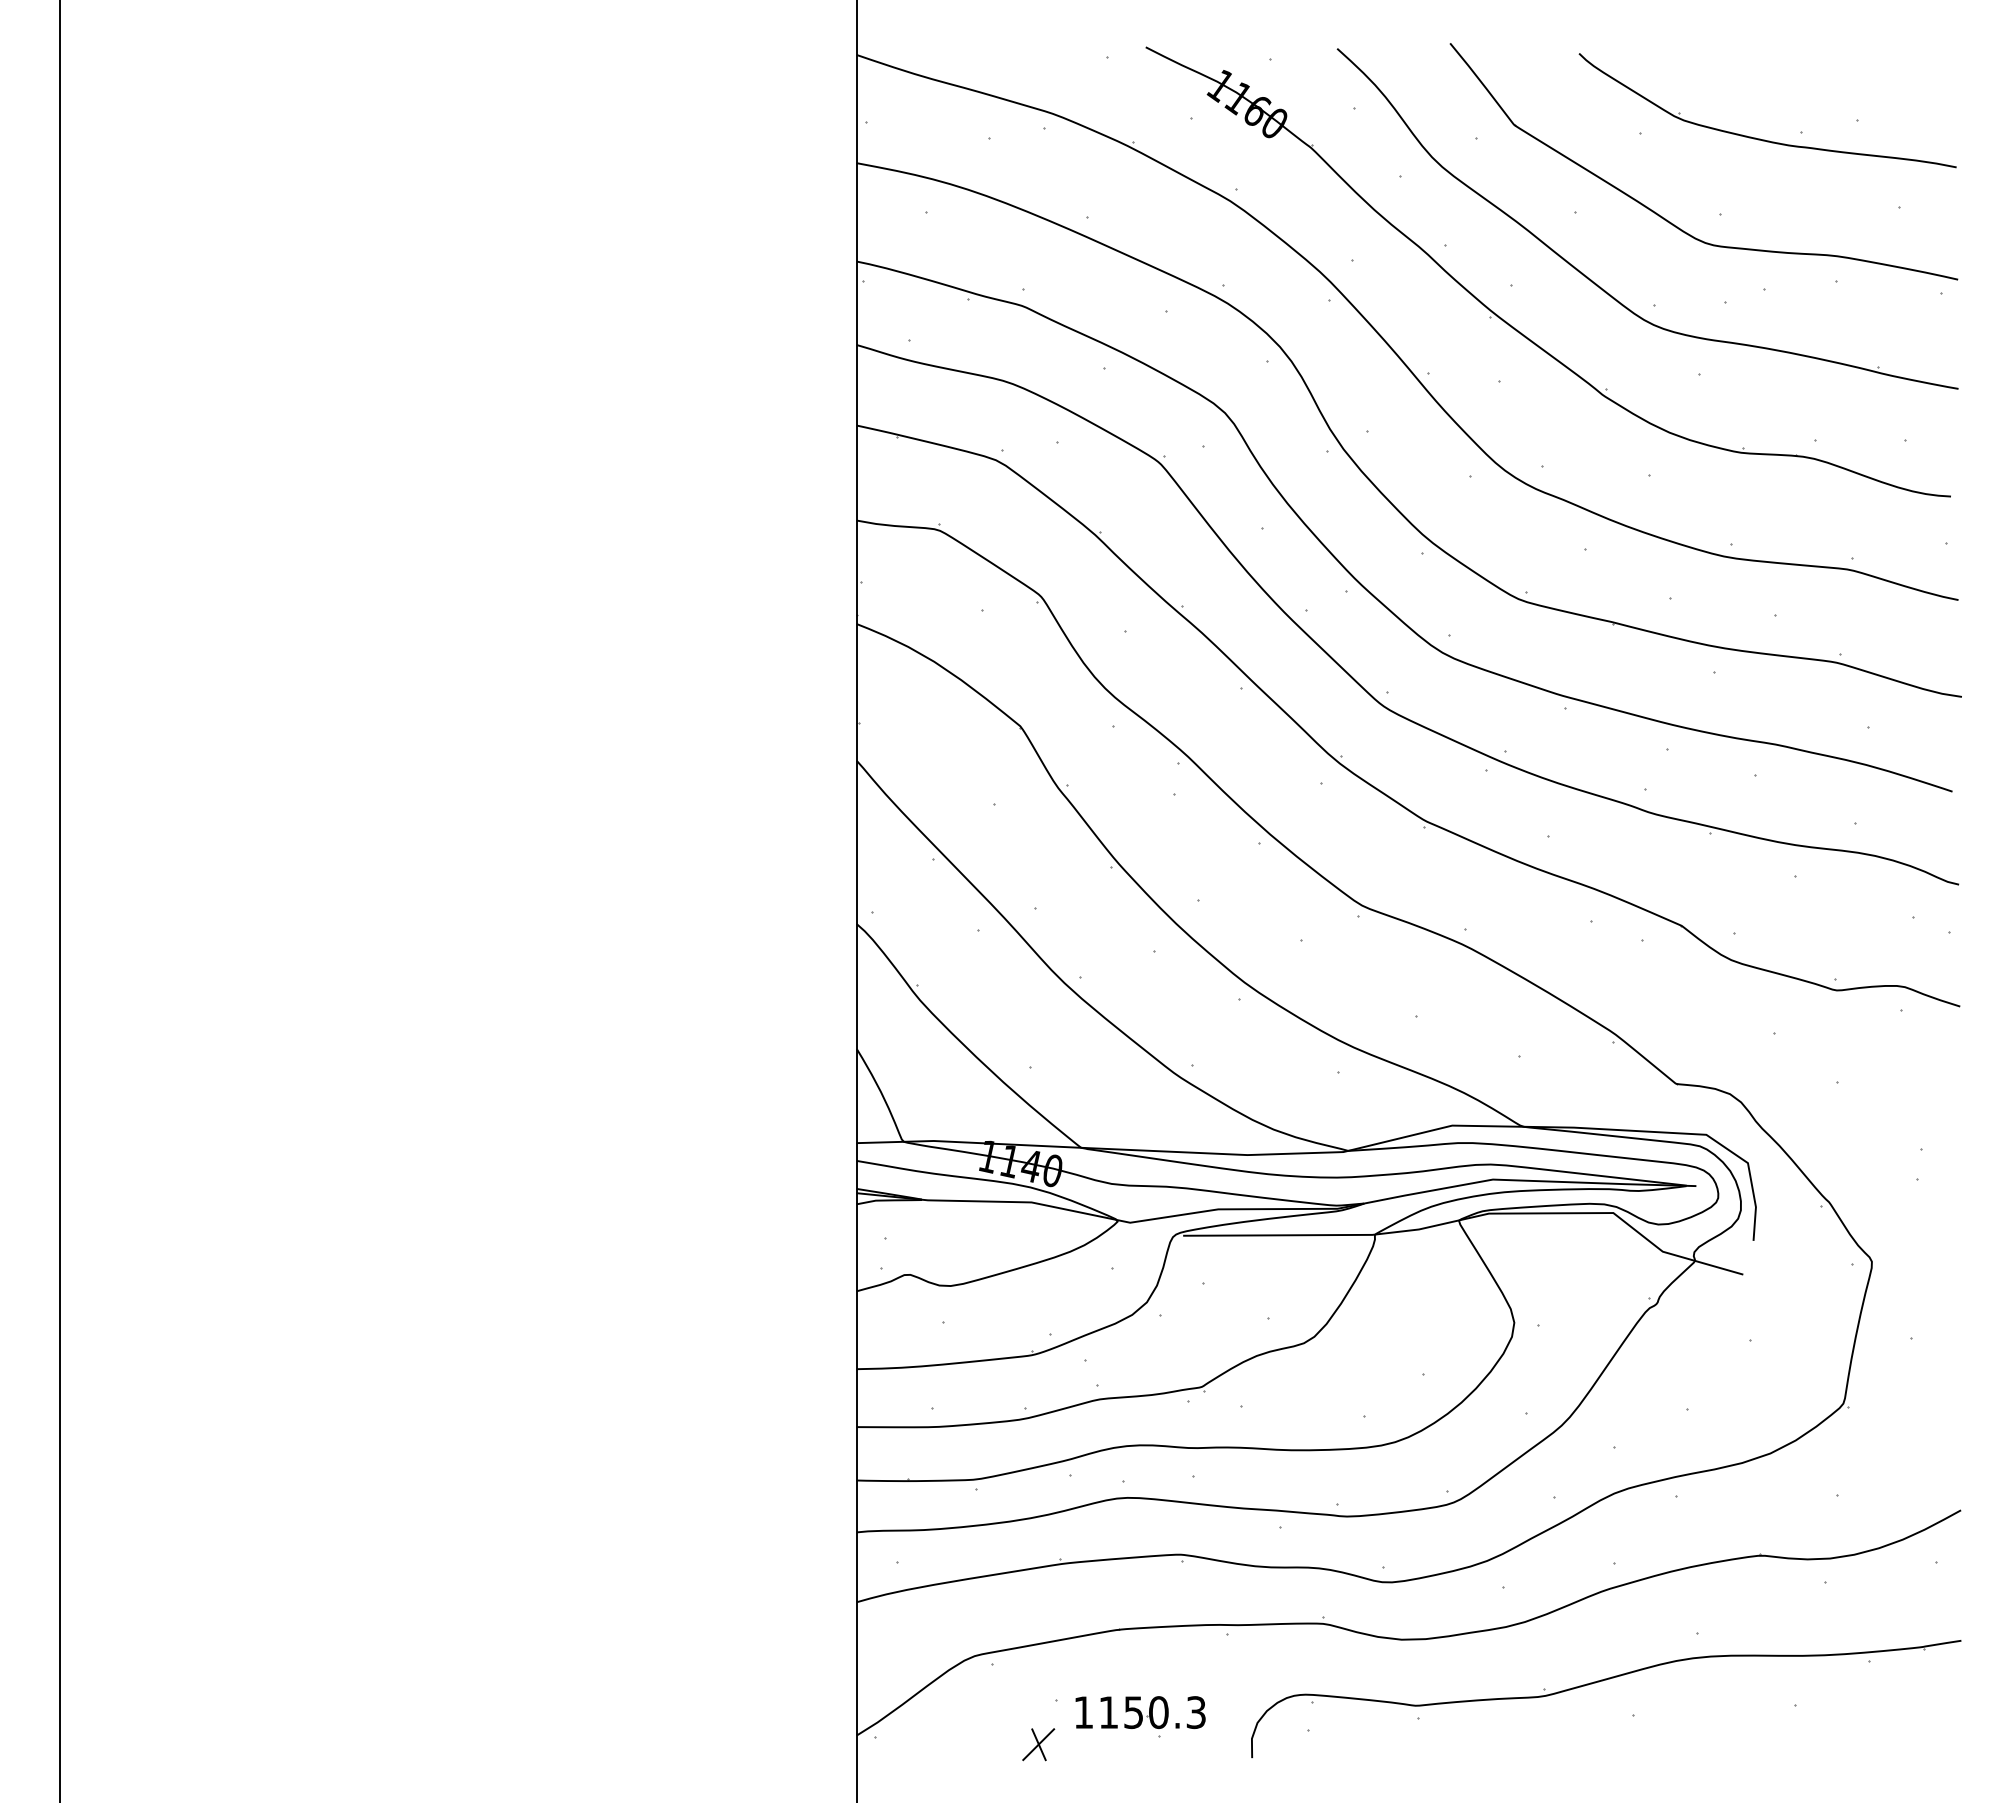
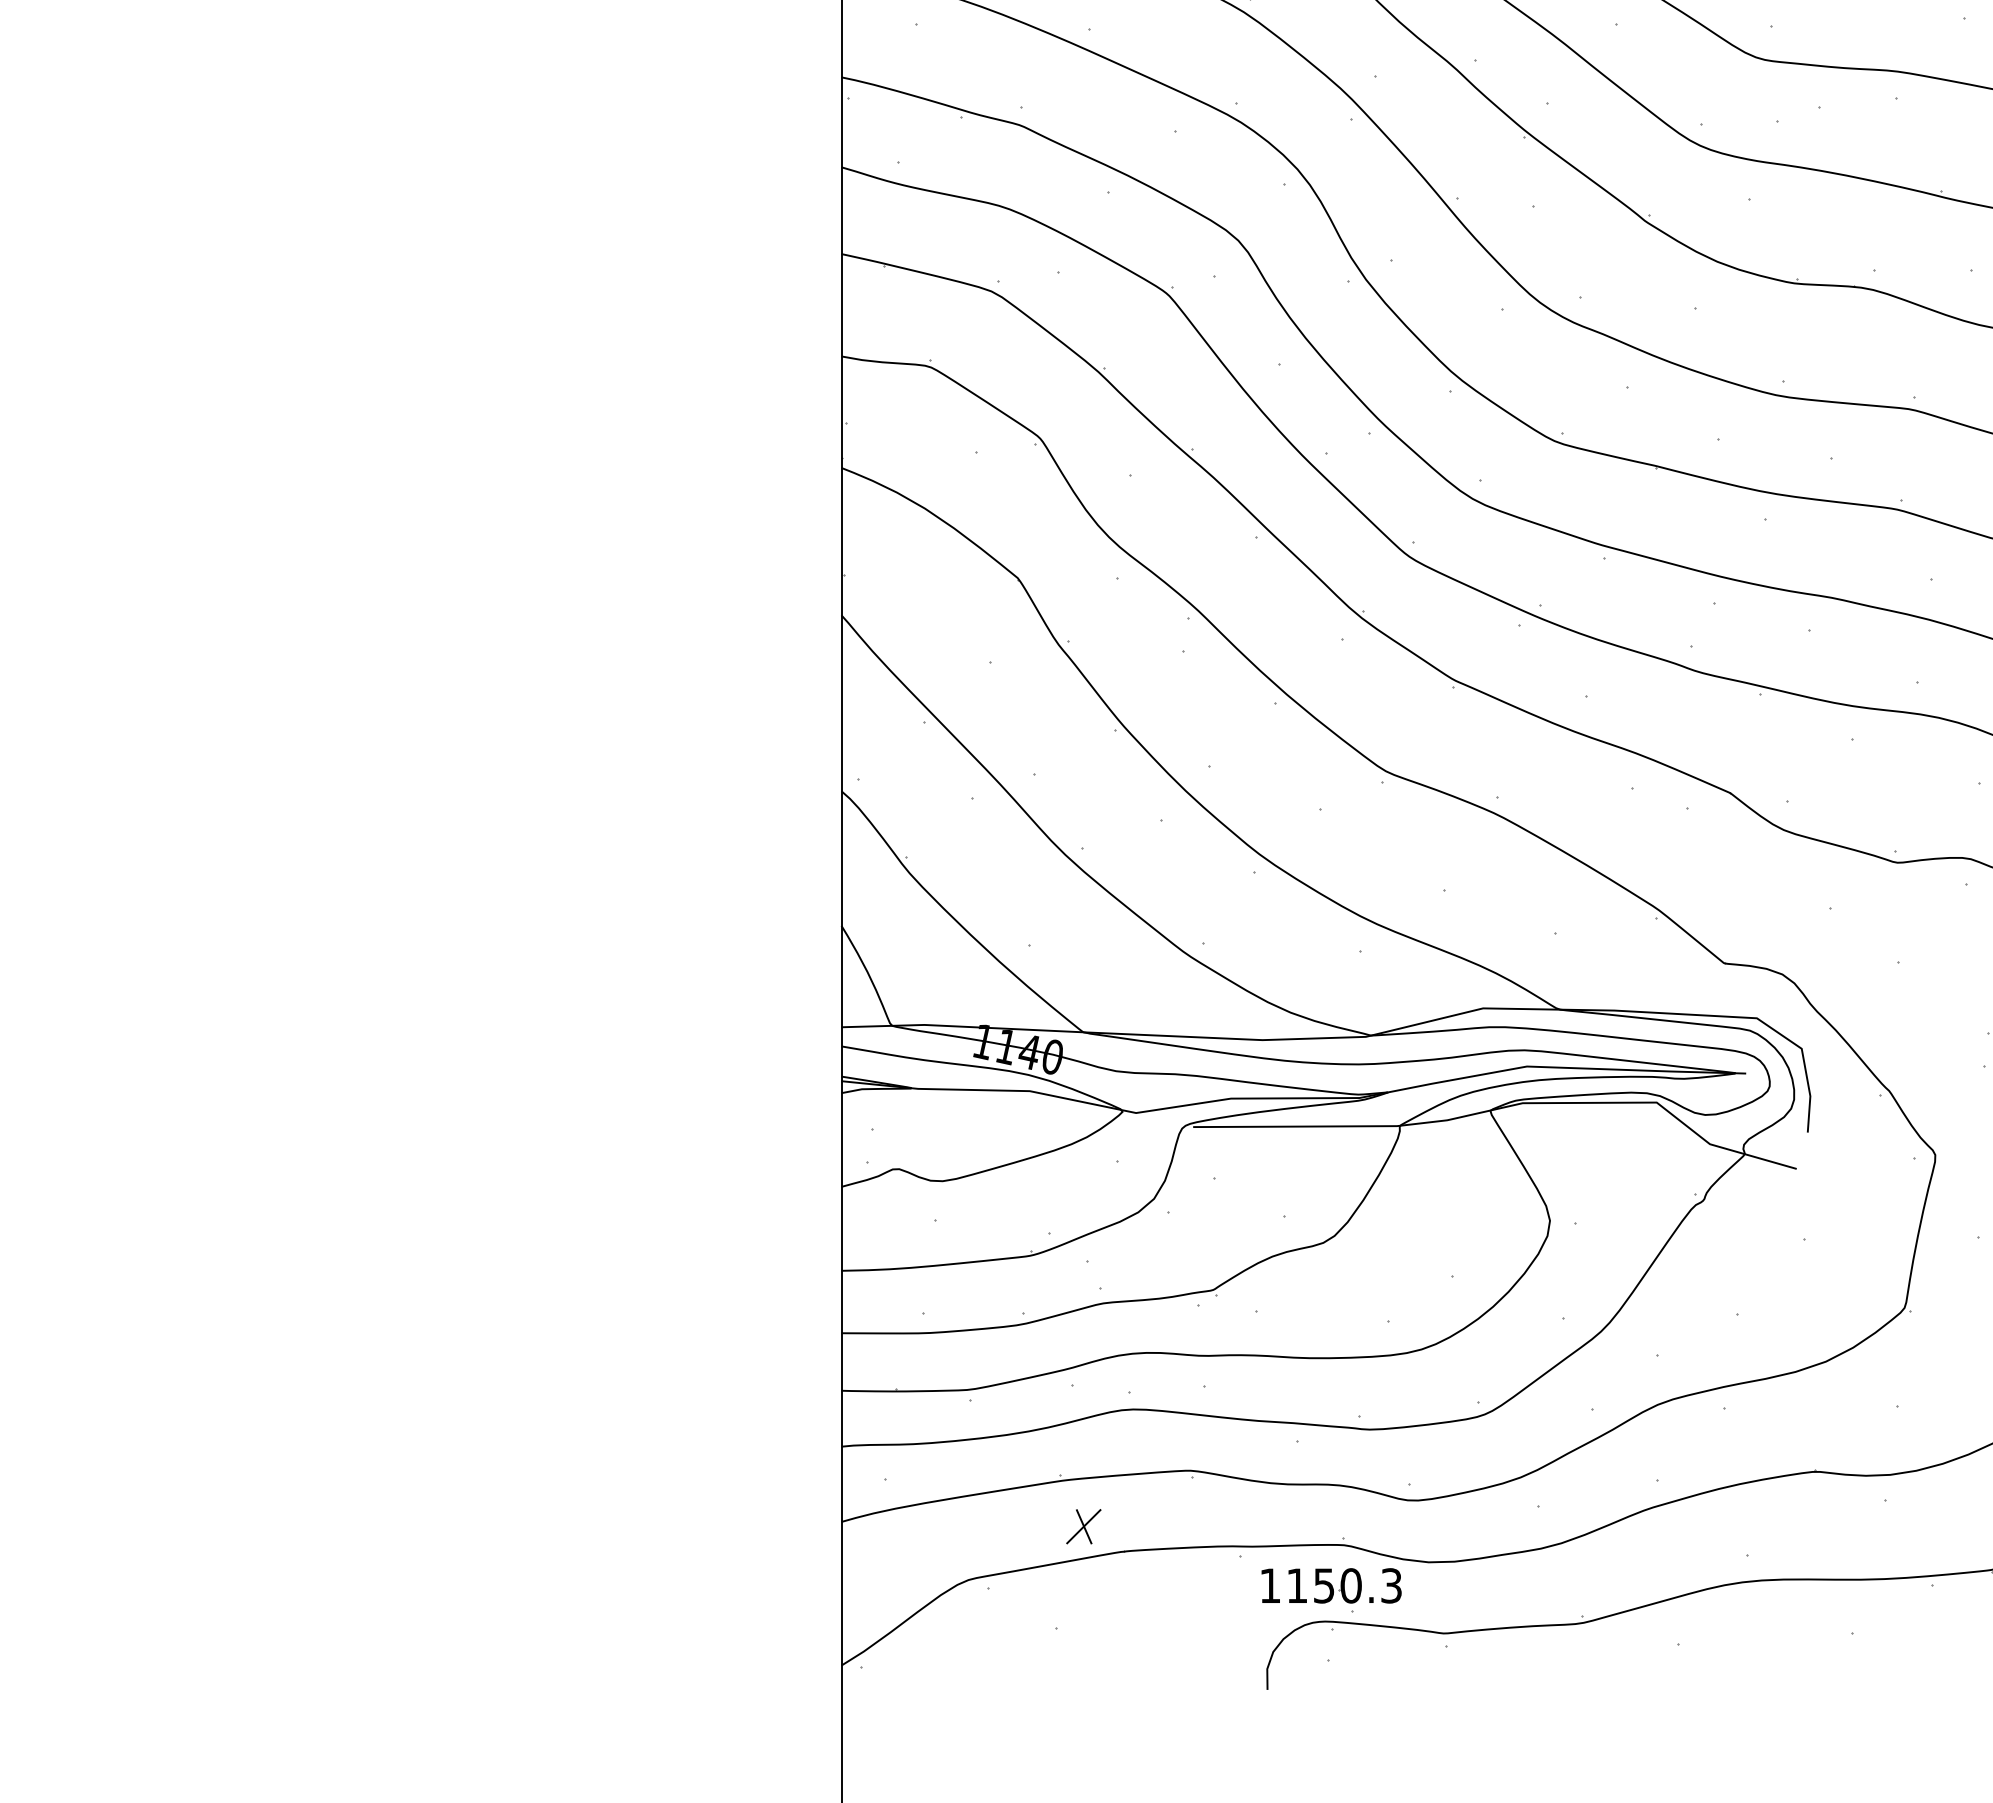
part: (1140, 1716) -> (1331, 1590), moved
part: (1038, 1744) -> (1083, 1526), moved

